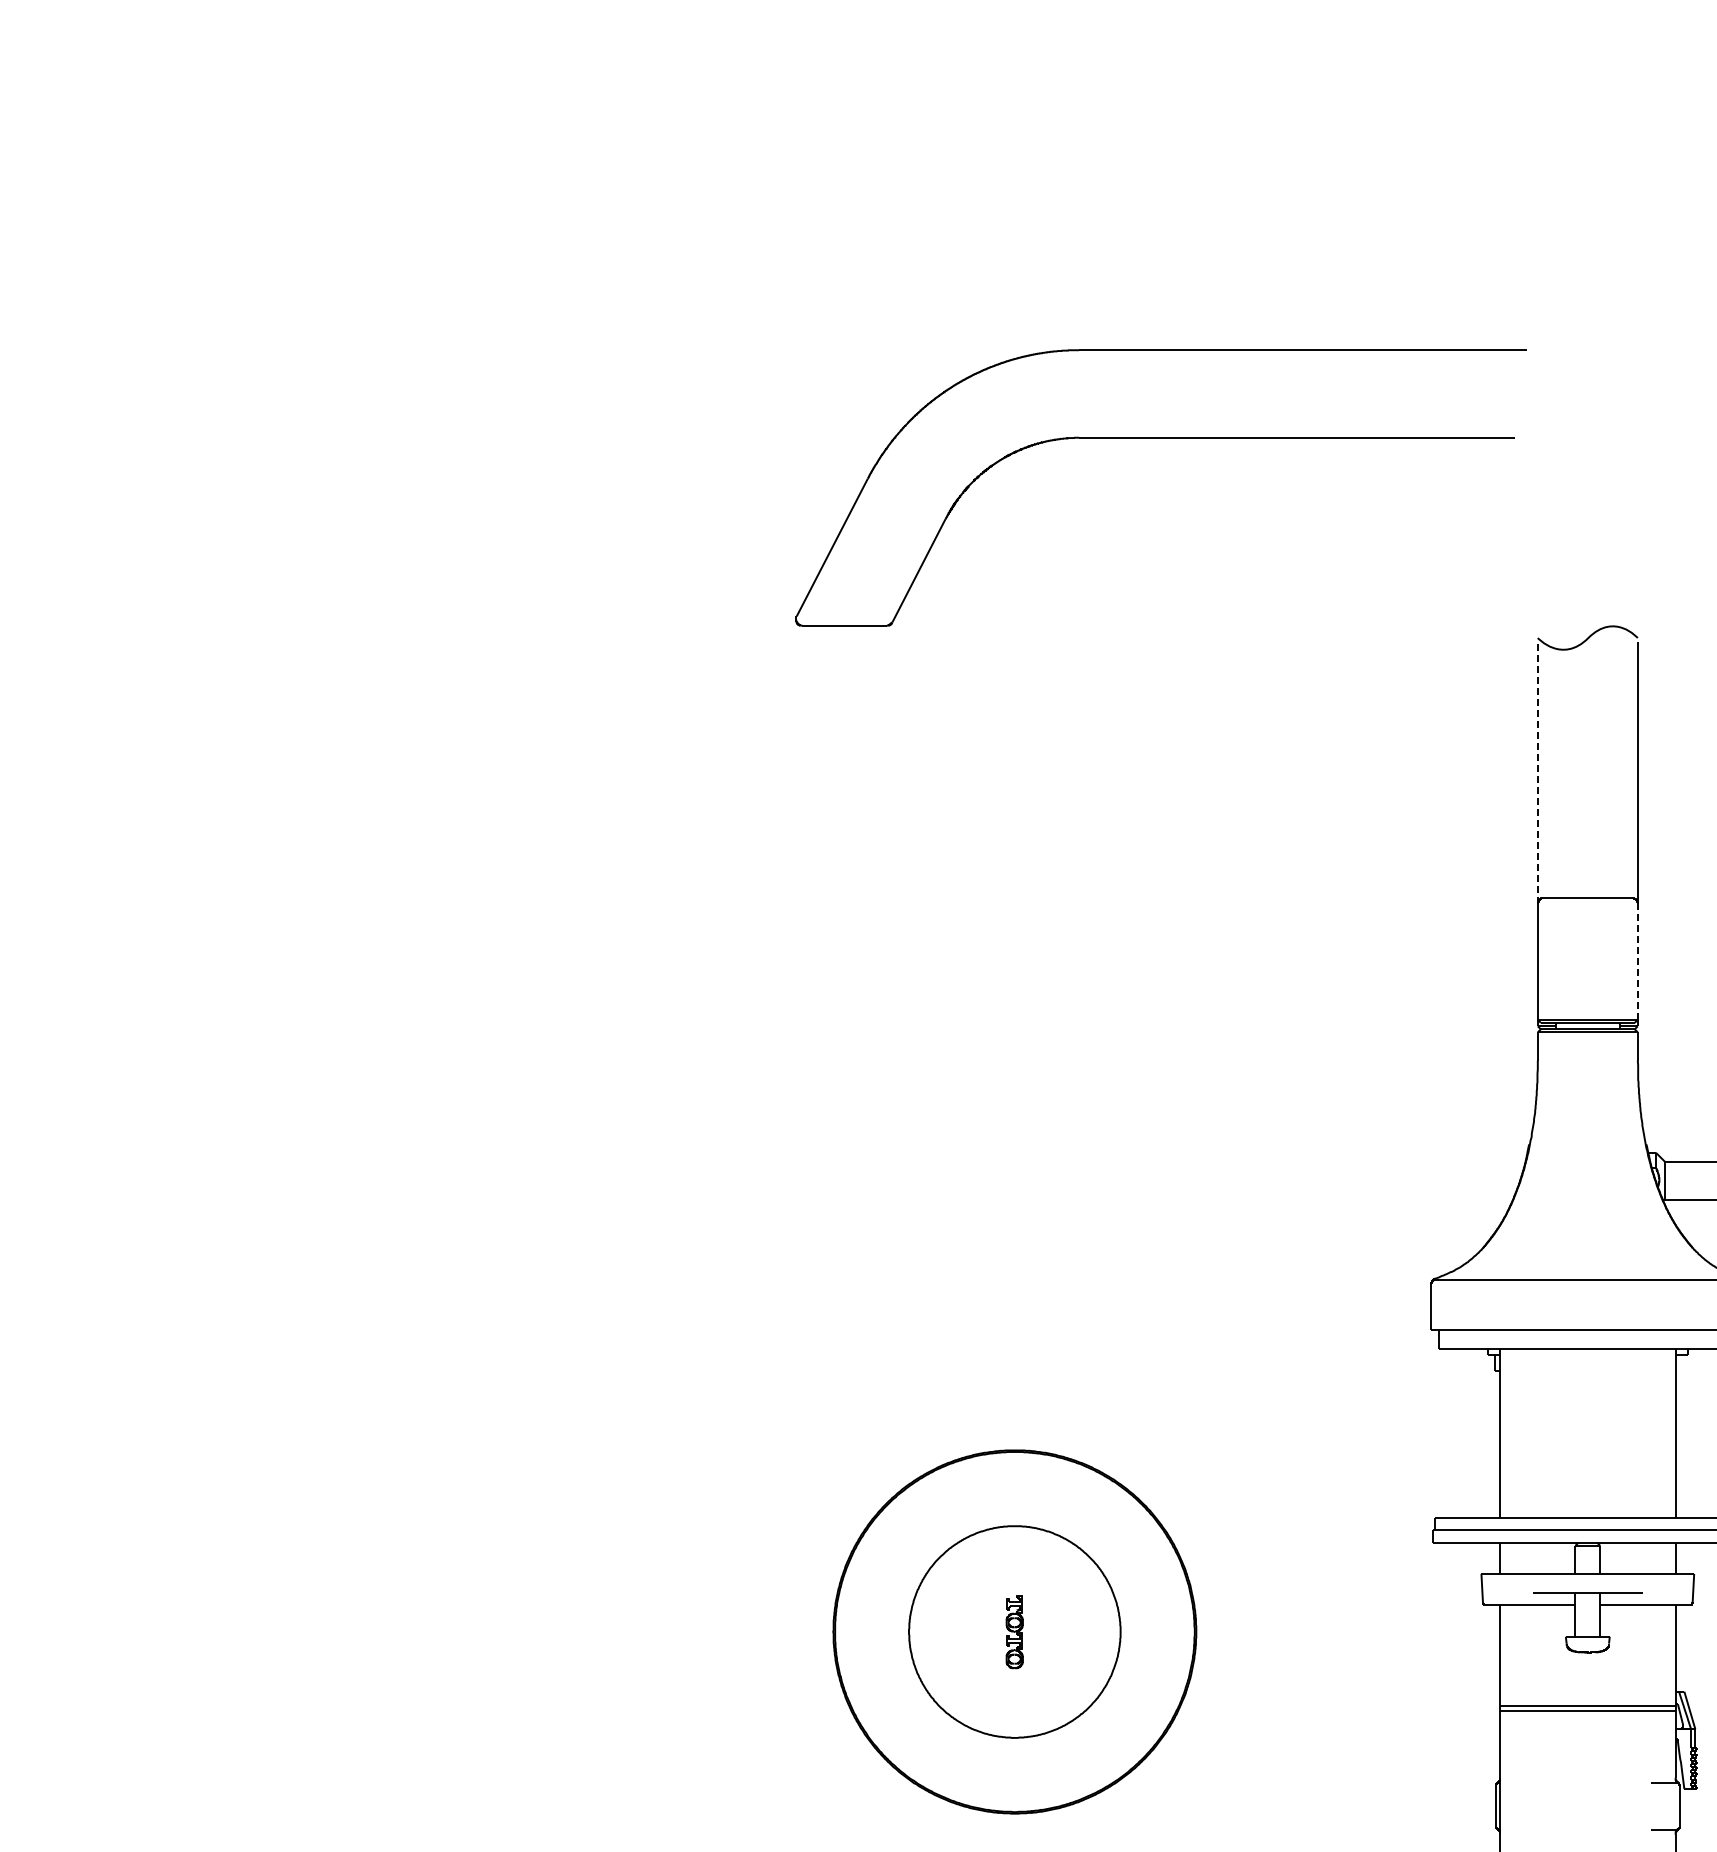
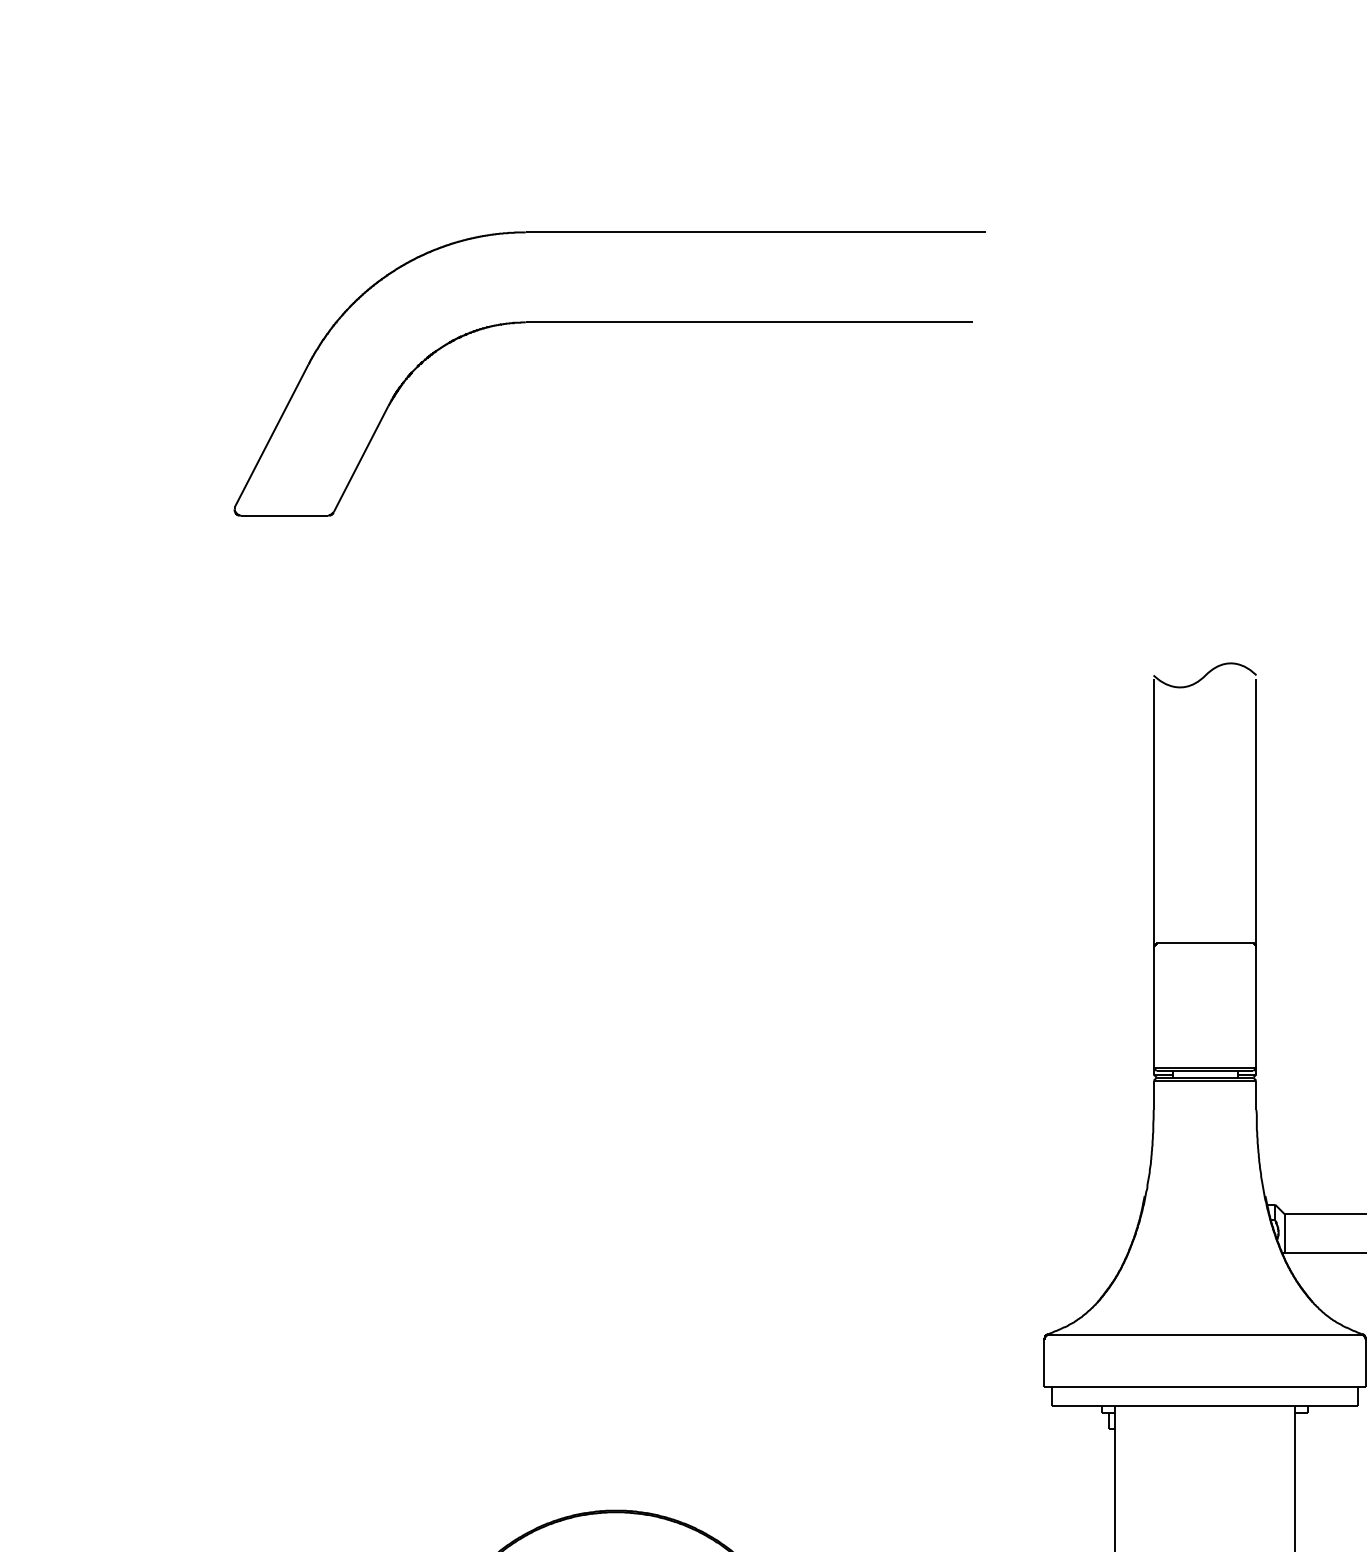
part: (1160, 438) -> (609, 323), moved
line: (1537, 772) -> (1153, 813), dashed -> solid
line: (1637, 961) -> (1256, 1007), dashed -> solid

